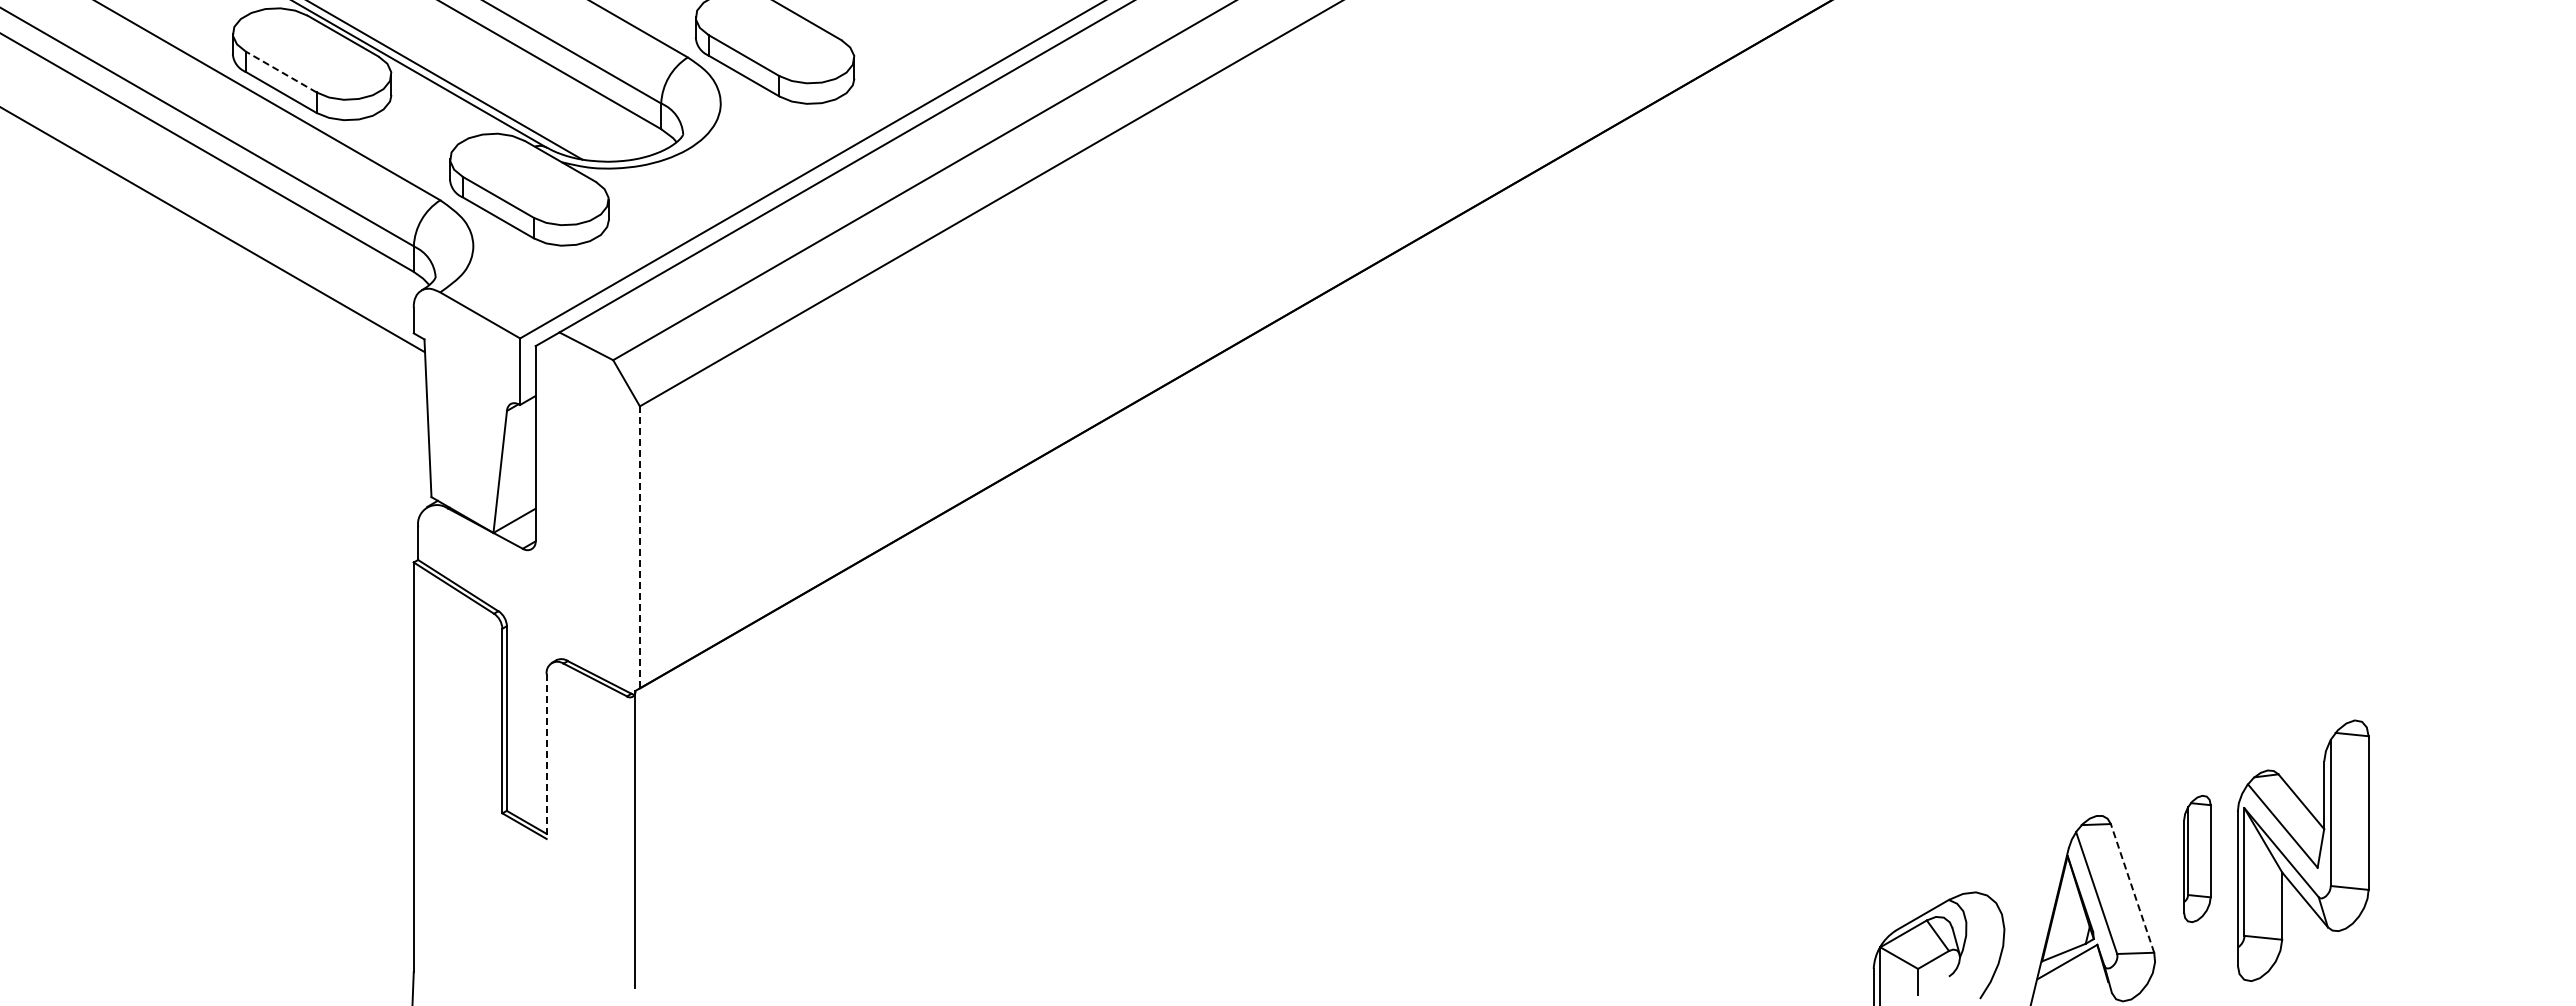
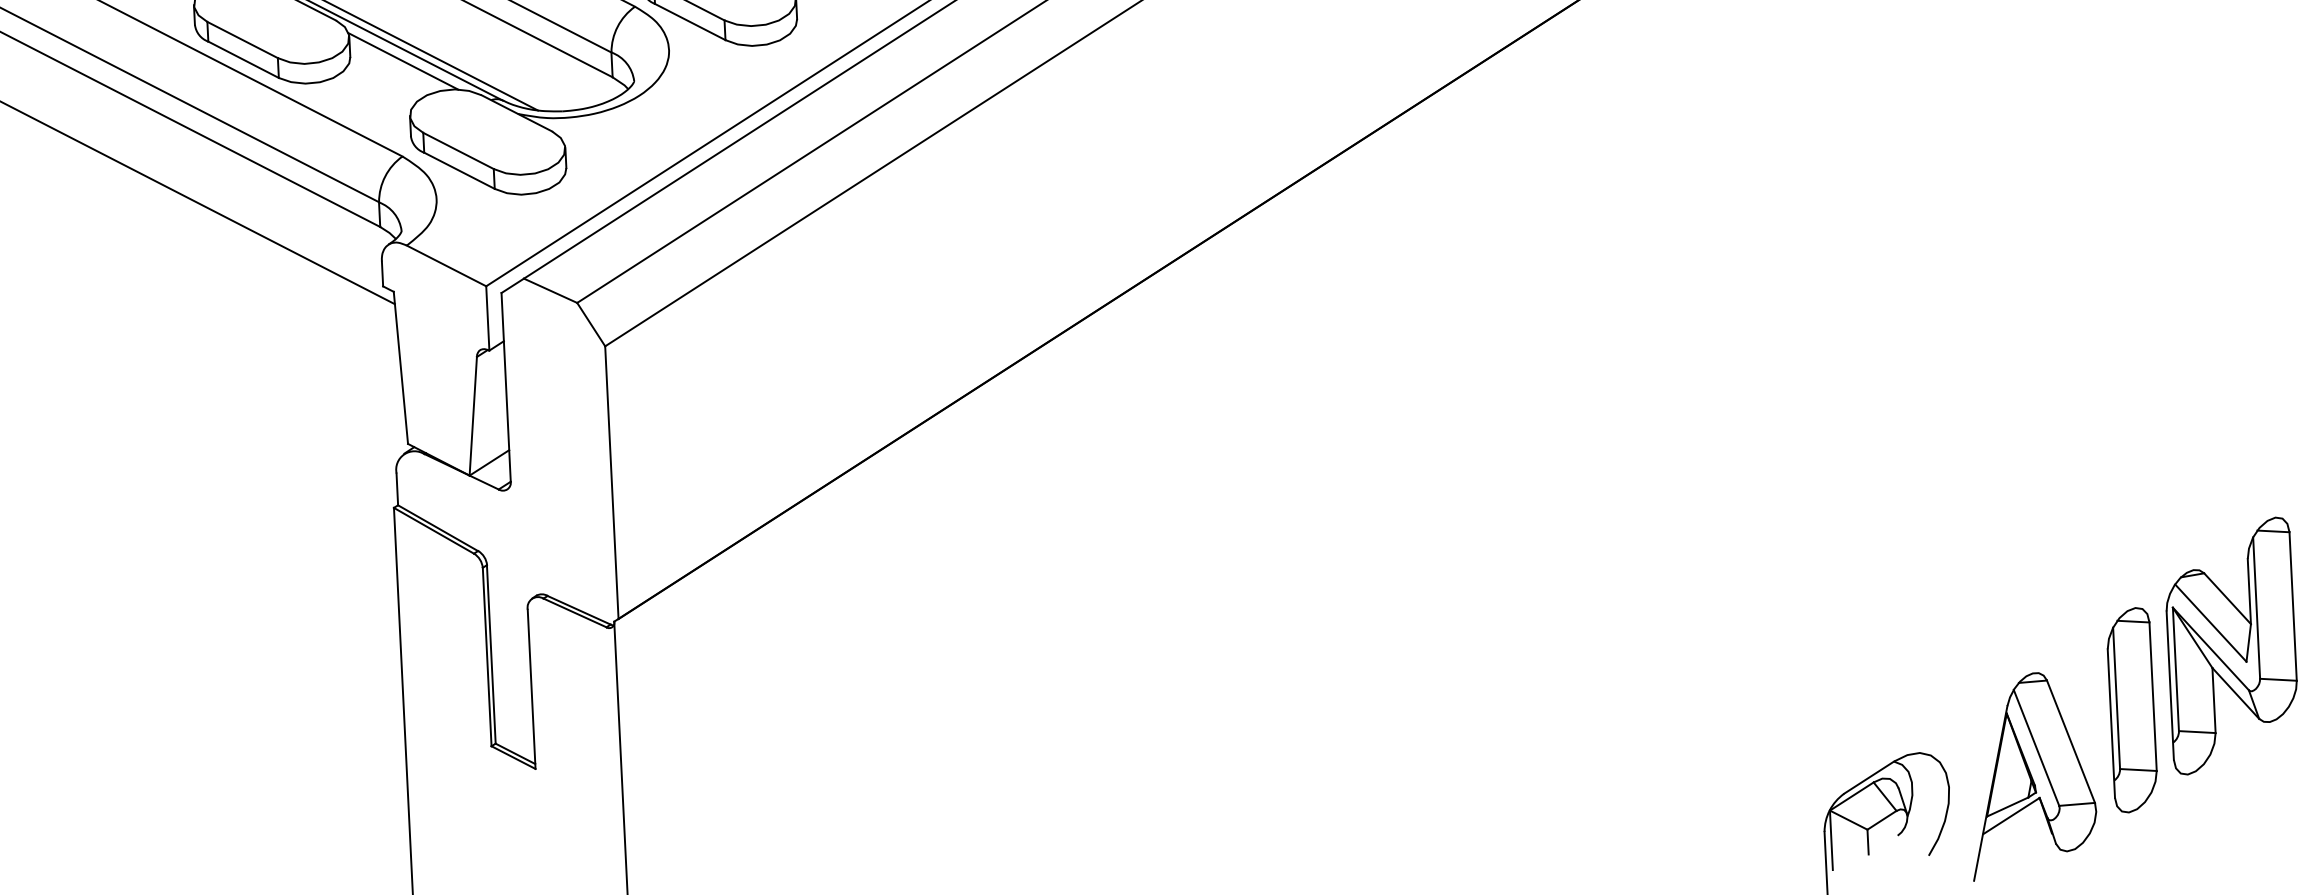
line: (281, 72) -> (242, 40), dashed -> solid
line: (445, 102) -> (402, 61), added
line: (639, 547) -> (611, 482), dashed -> solid
line: (546, 757) -> (531, 690), dashed -> solid
part: (2303, 850) -> (2231, 645), moved
part: (2197, 858) -> (2132, 709), size x1.67
line: (2132, 888) -> (2070, 741), dashed -> solid

